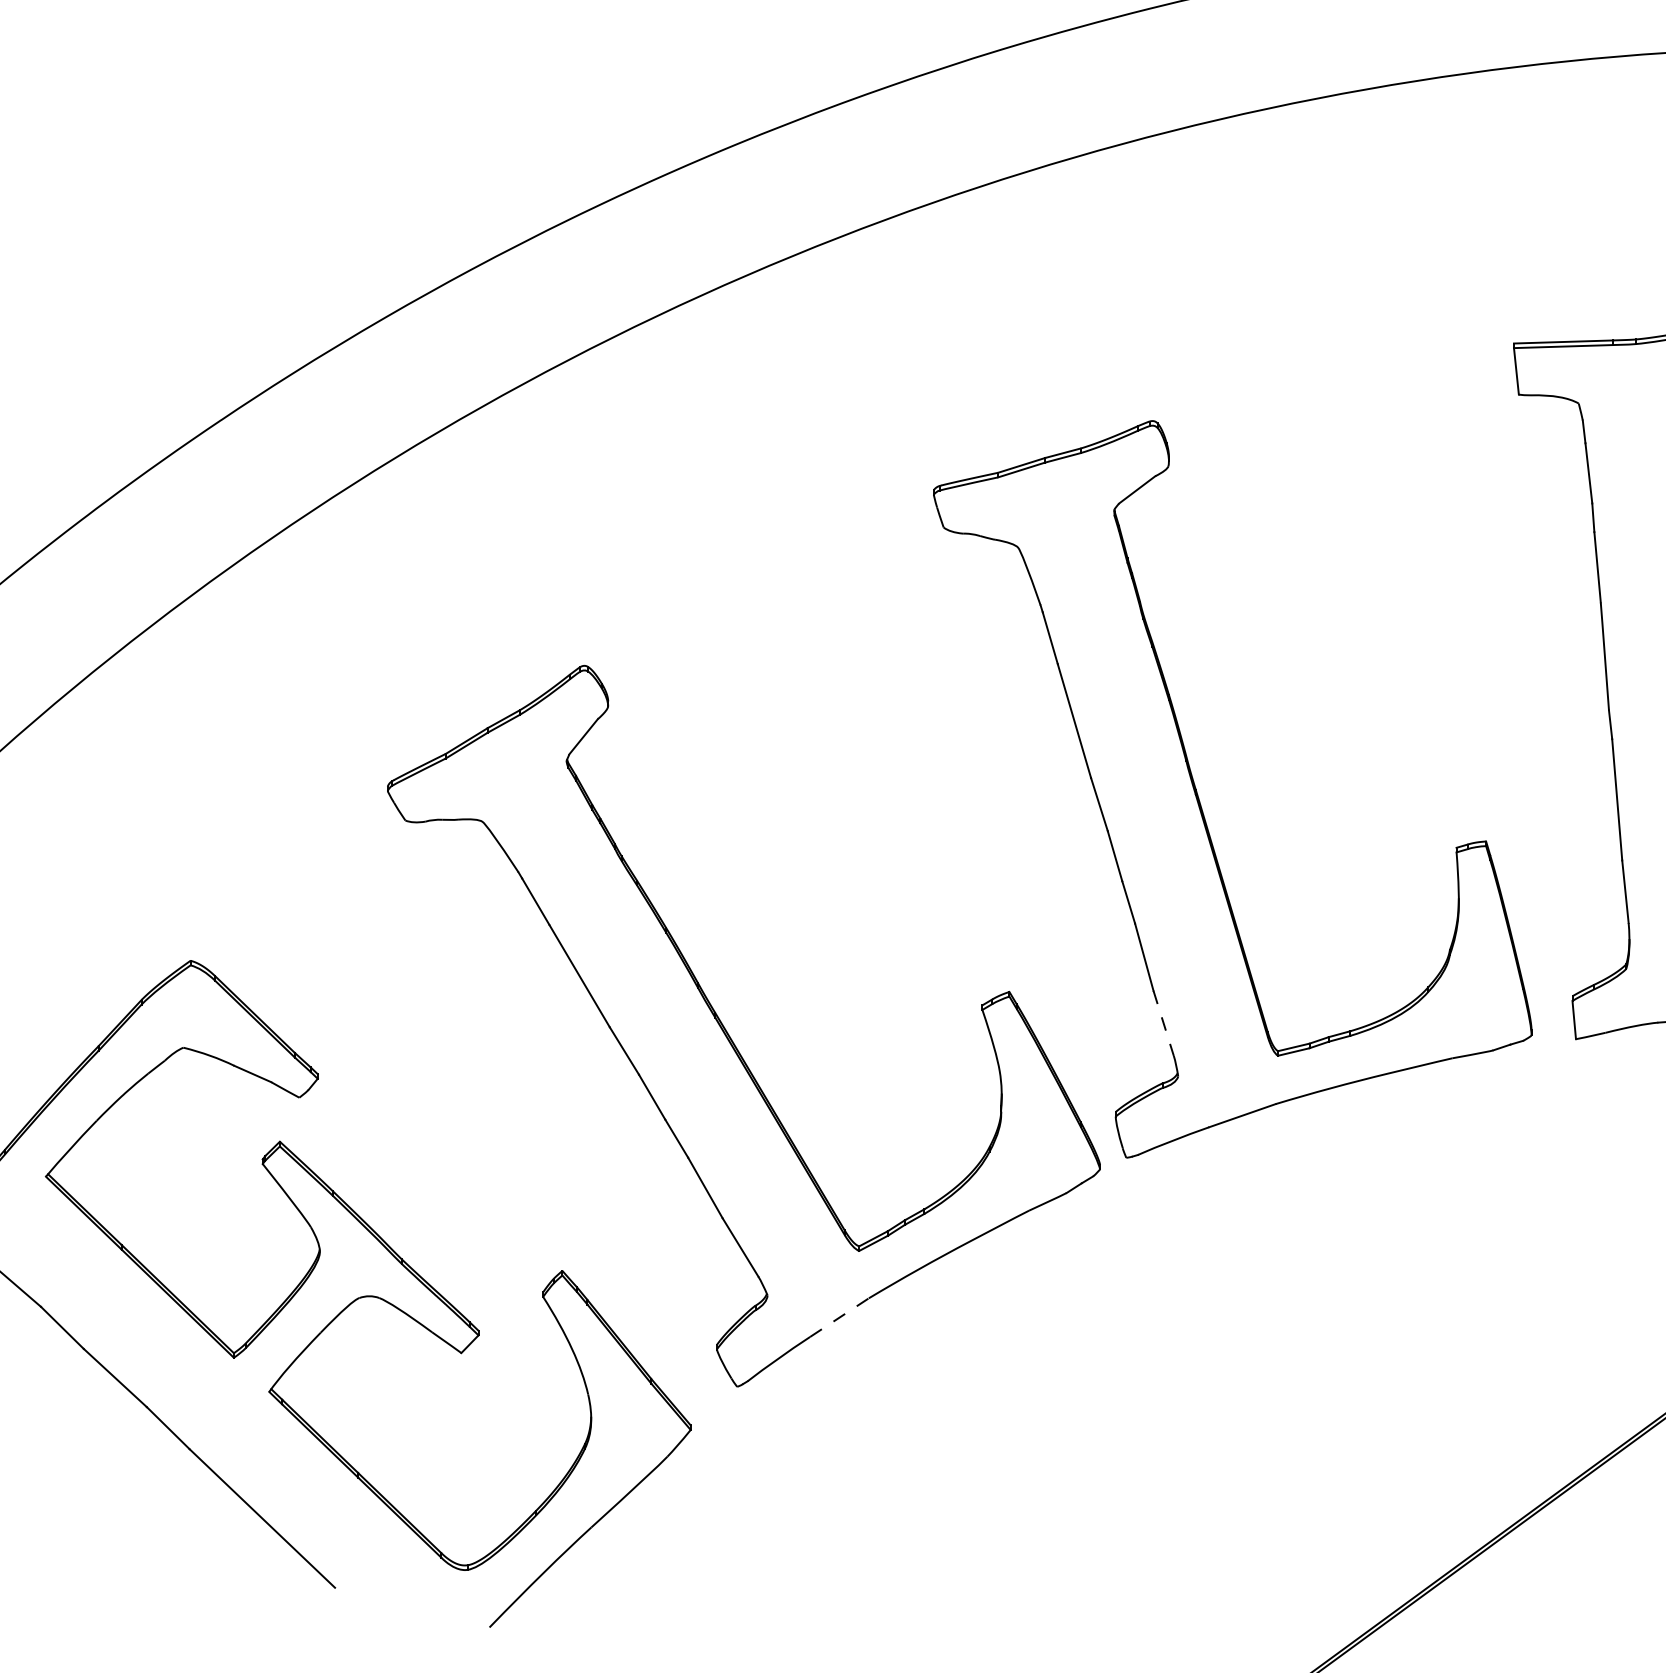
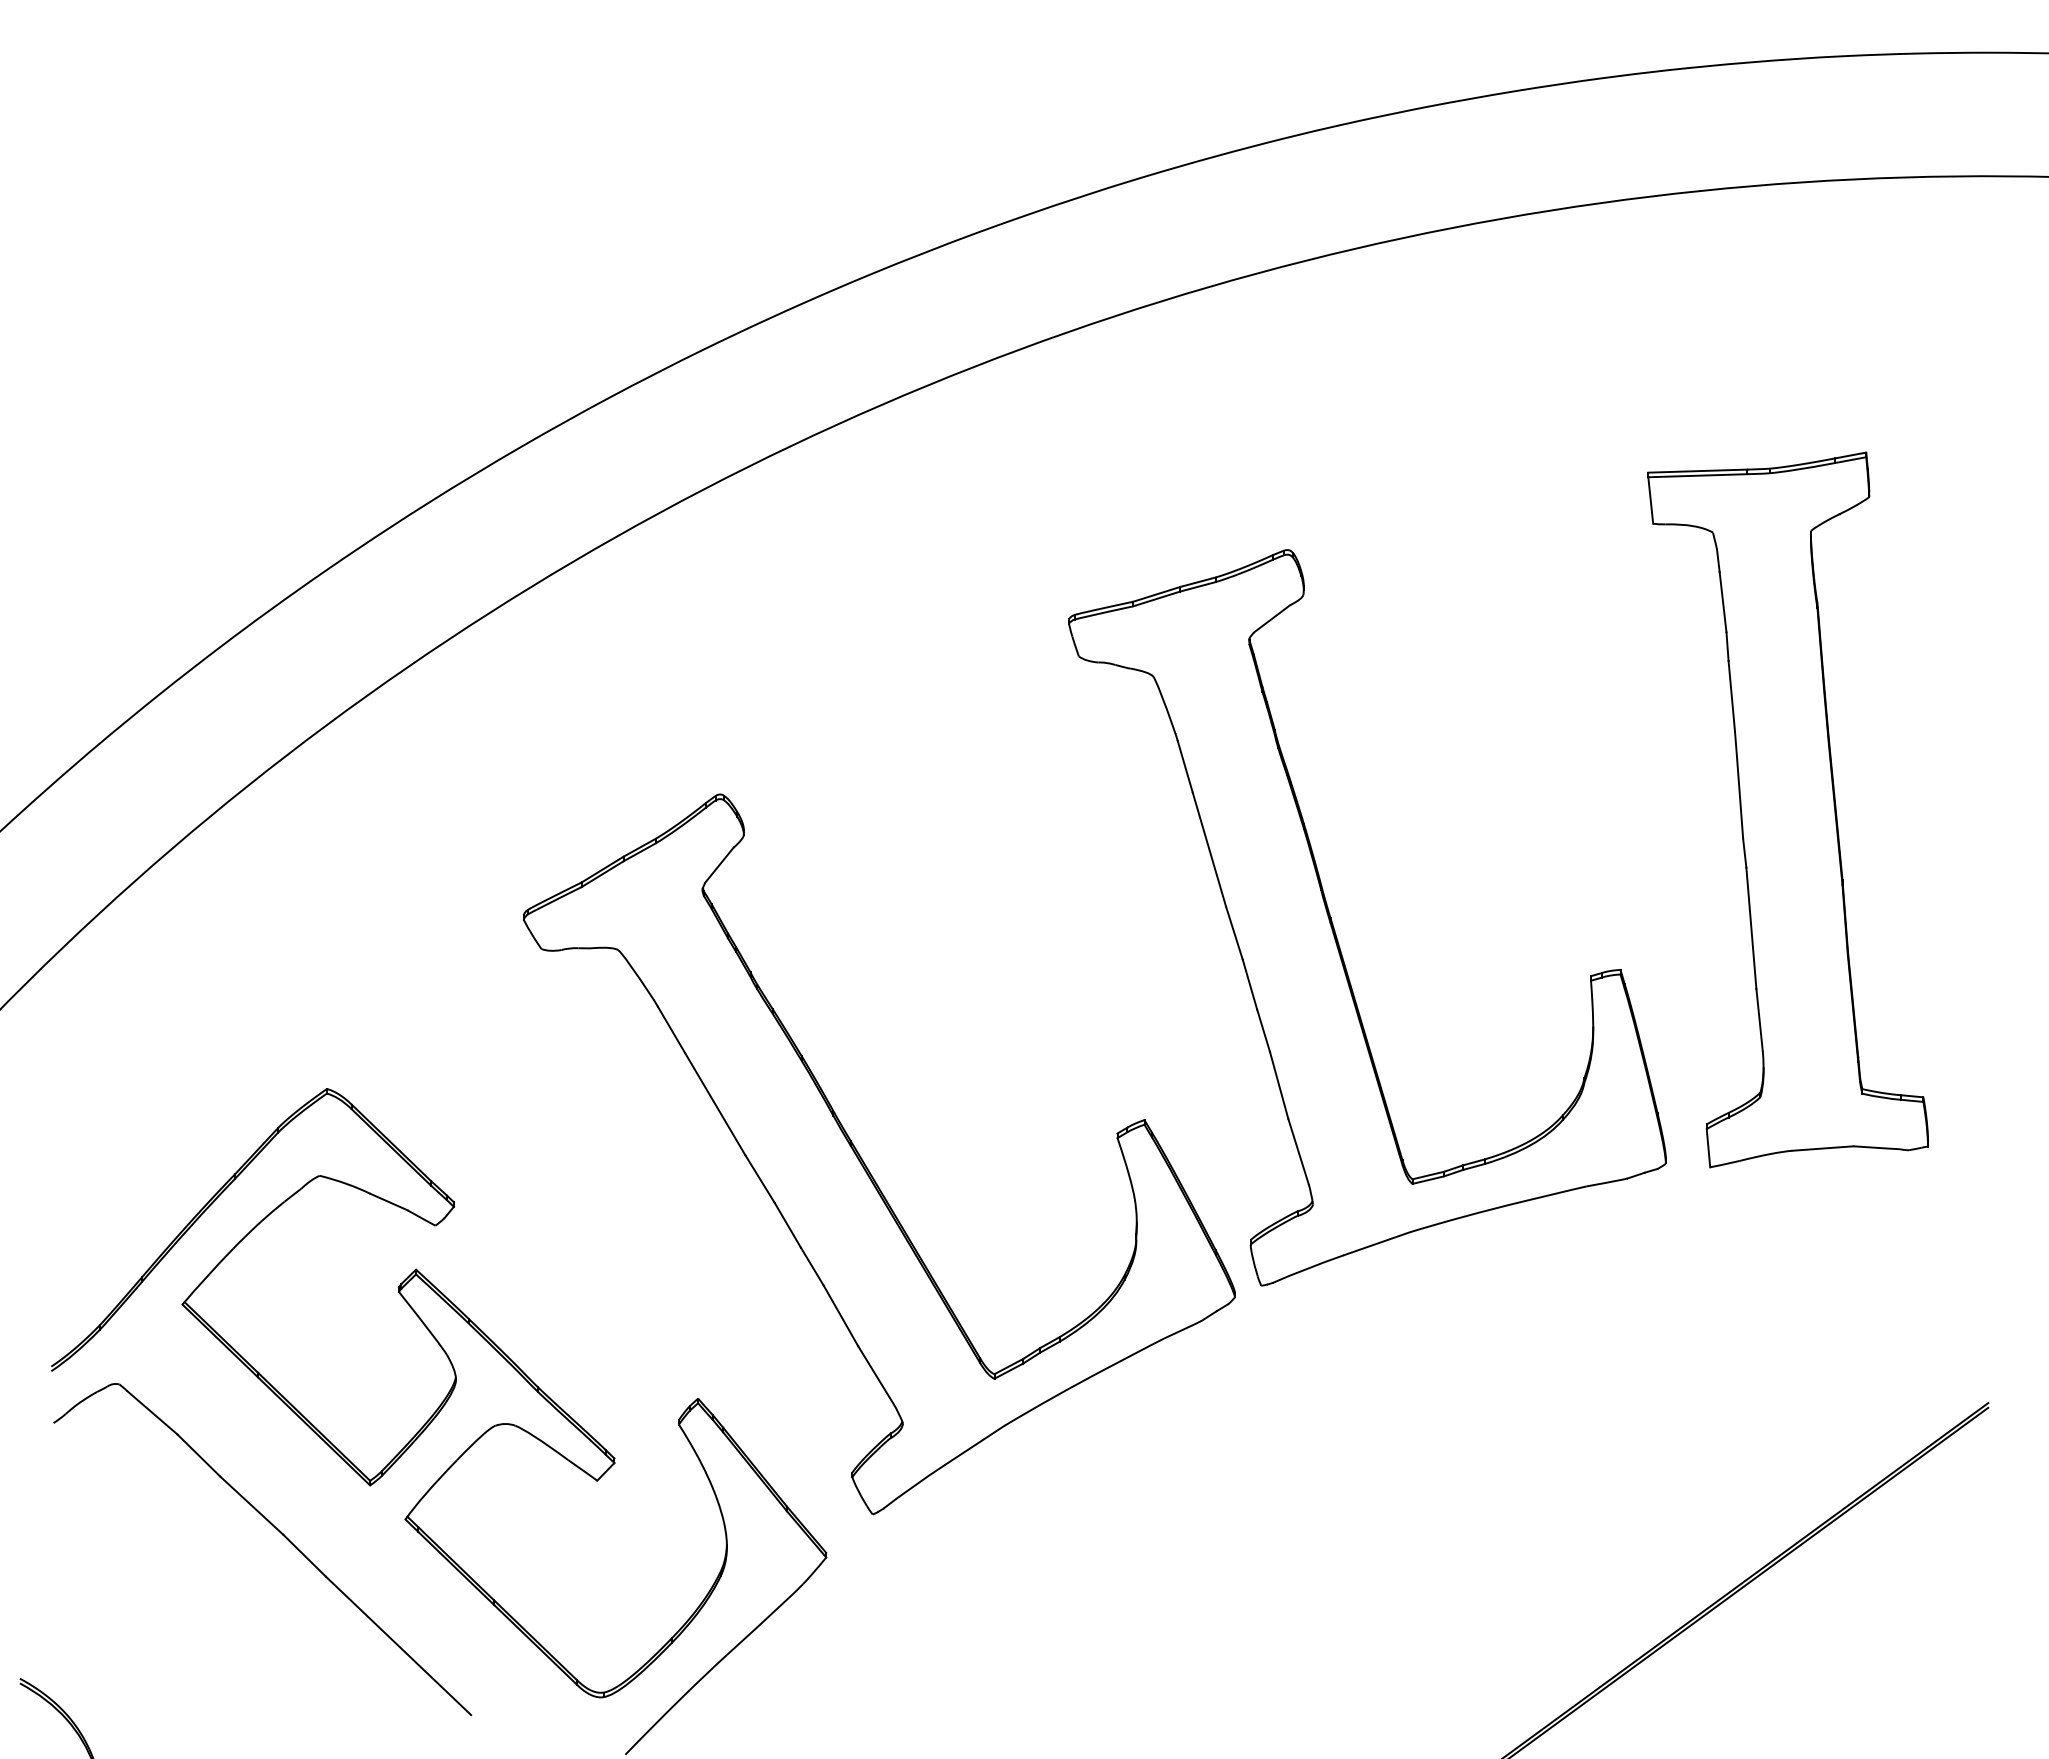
line: (1163, 1023) -> (1298, 1151), dashed -> solid
line: (840, 1317) -> (975, 1445), dashed -> solid

